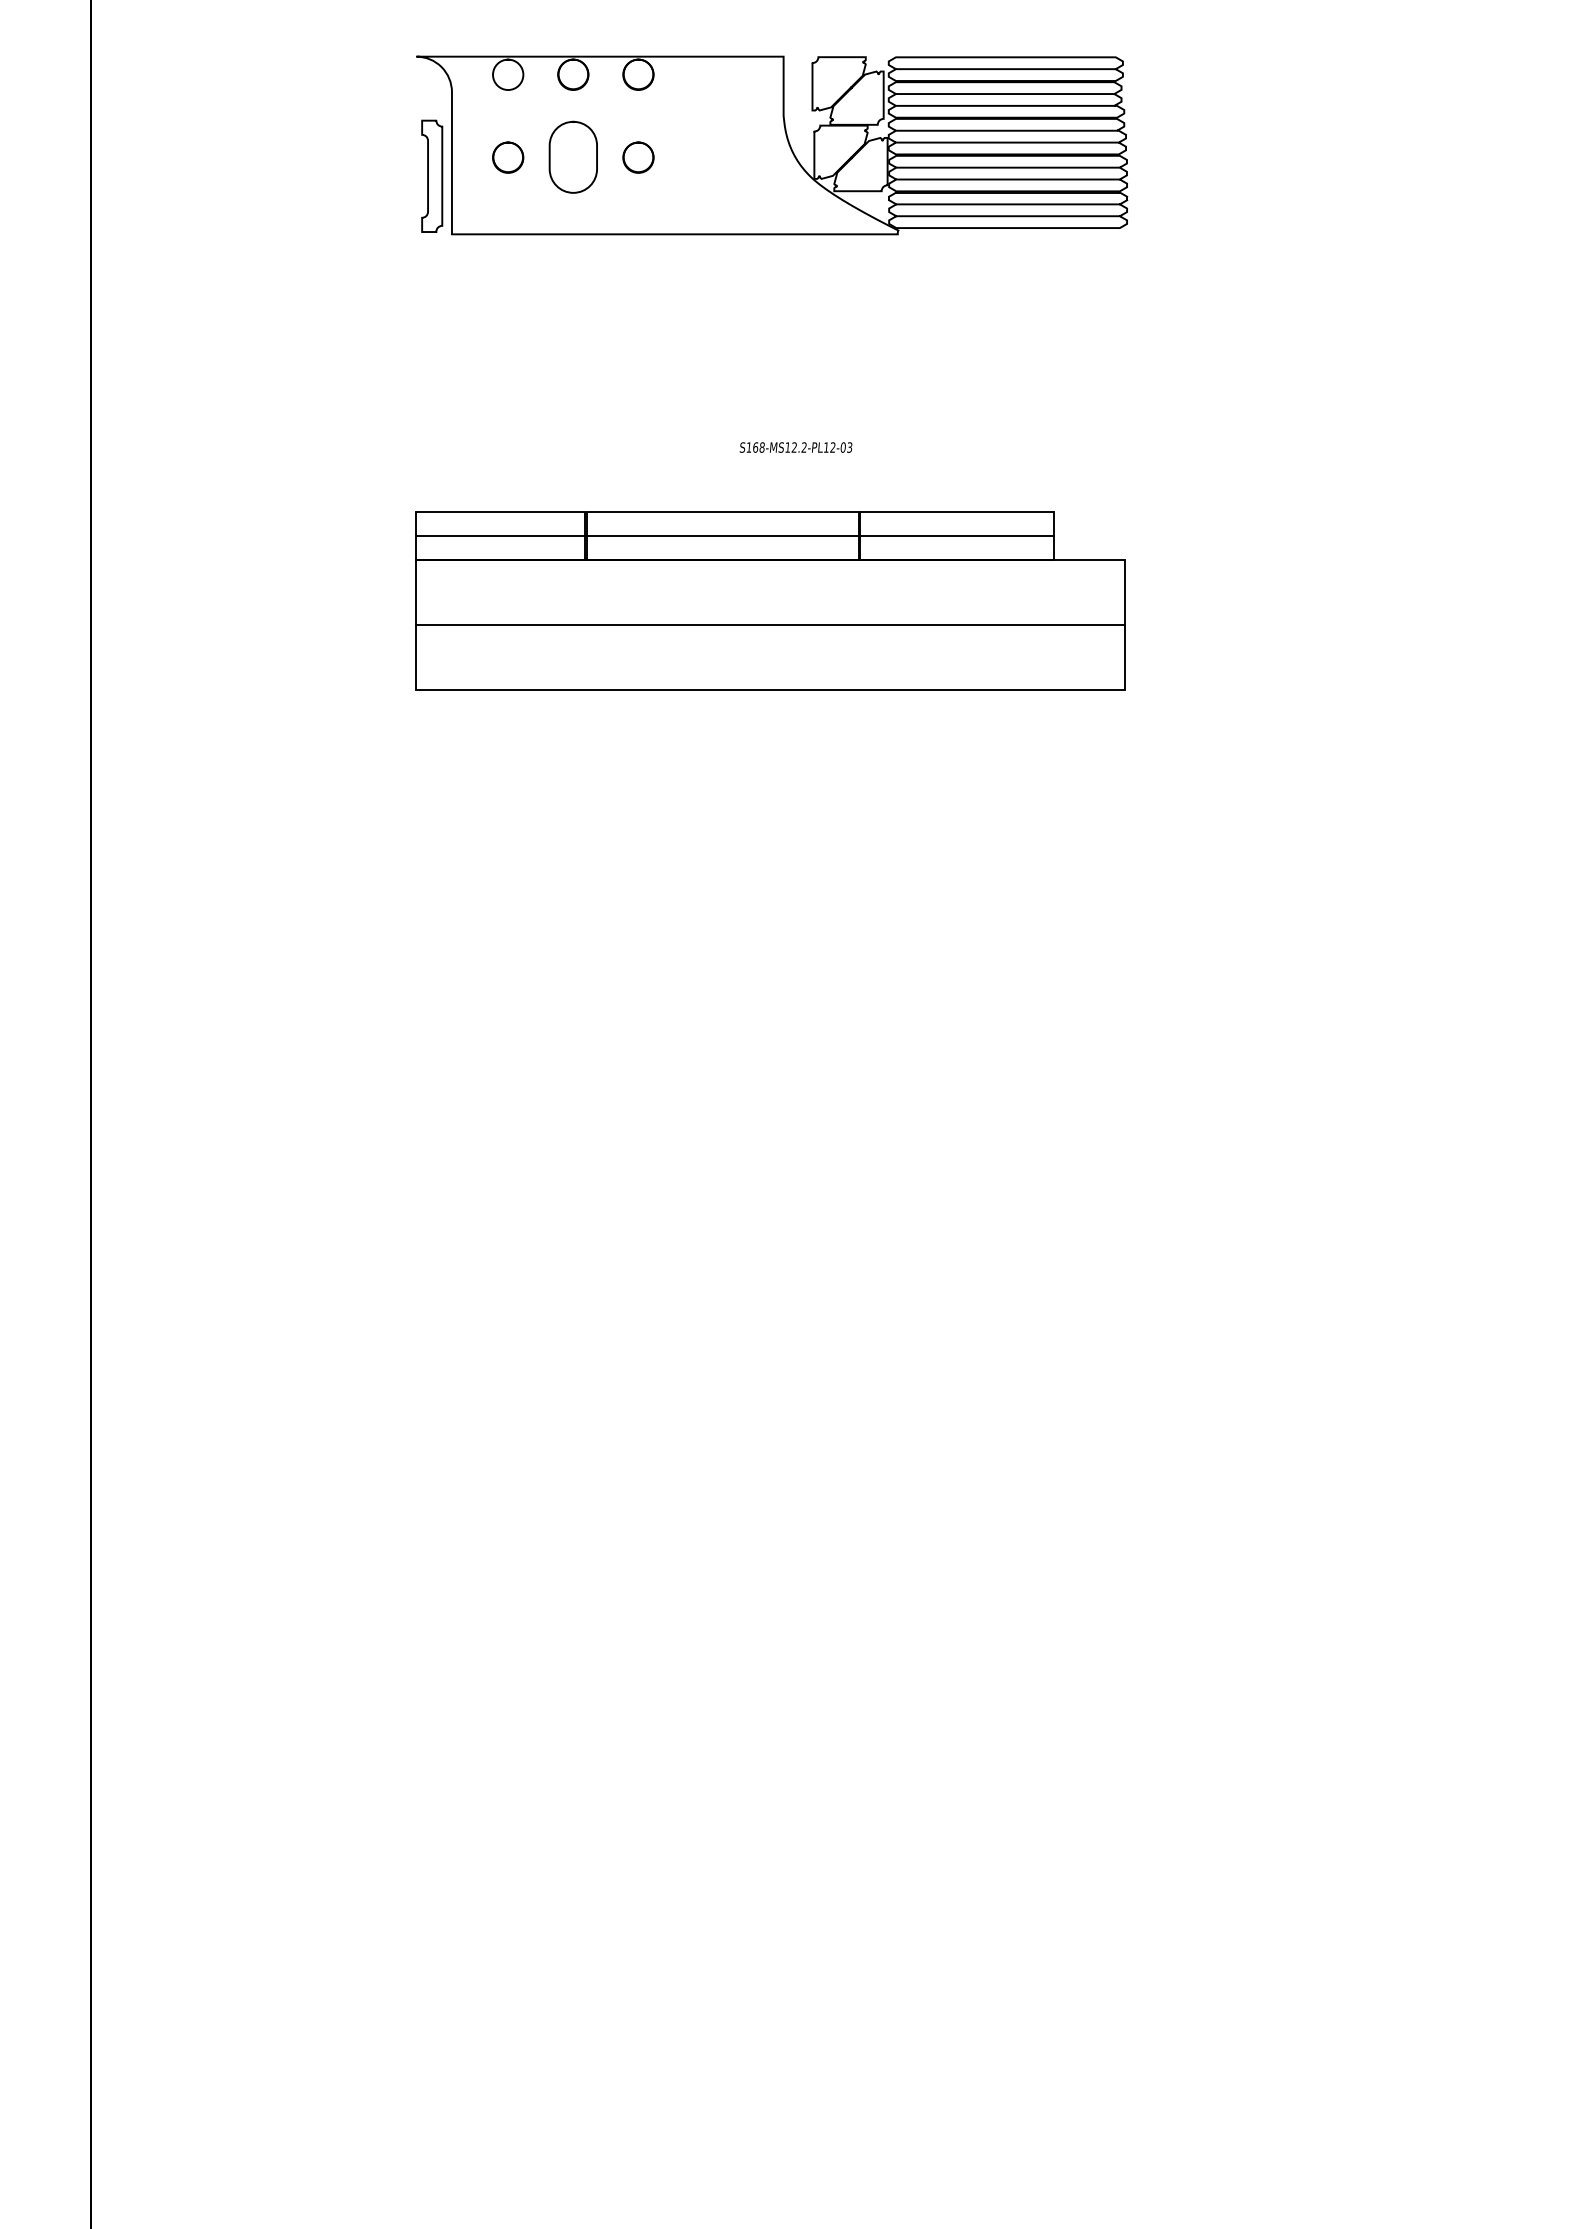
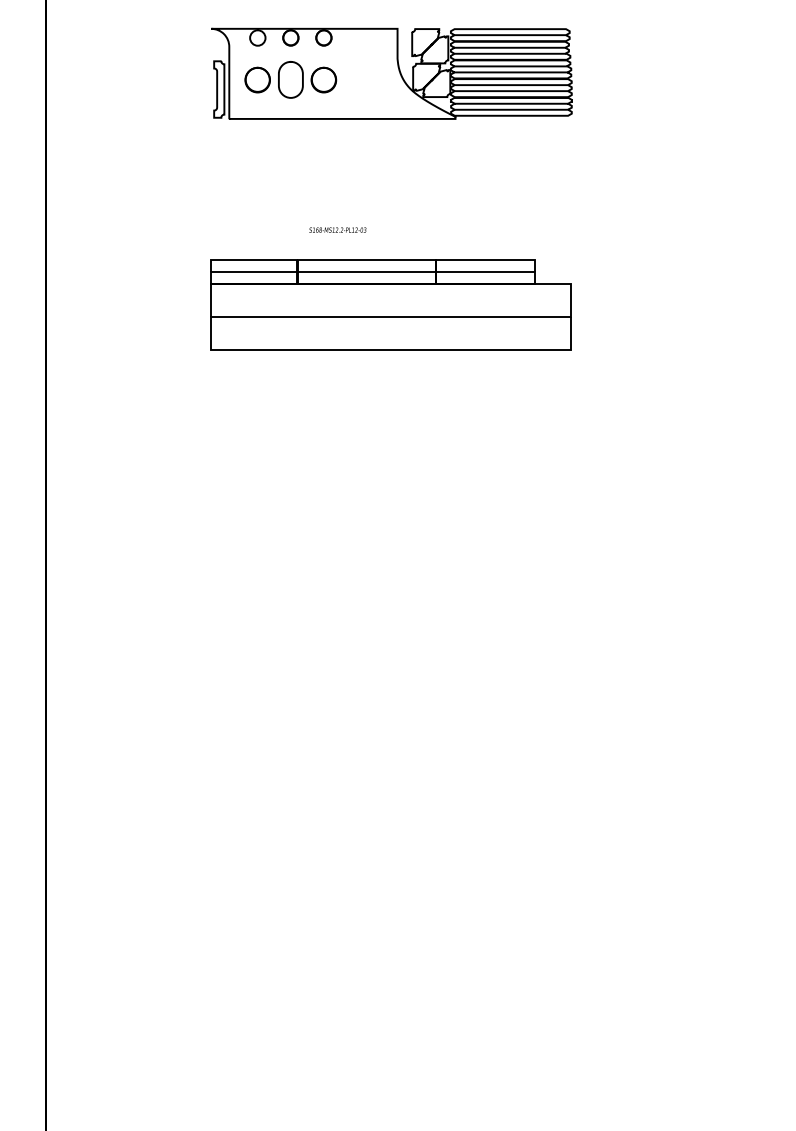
circle: (507, 156) -> (257, 79), size x1.6
circle: (637, 156) -> (323, 79), size x1.6
text: (795, 446) -> (337, 229), moved

